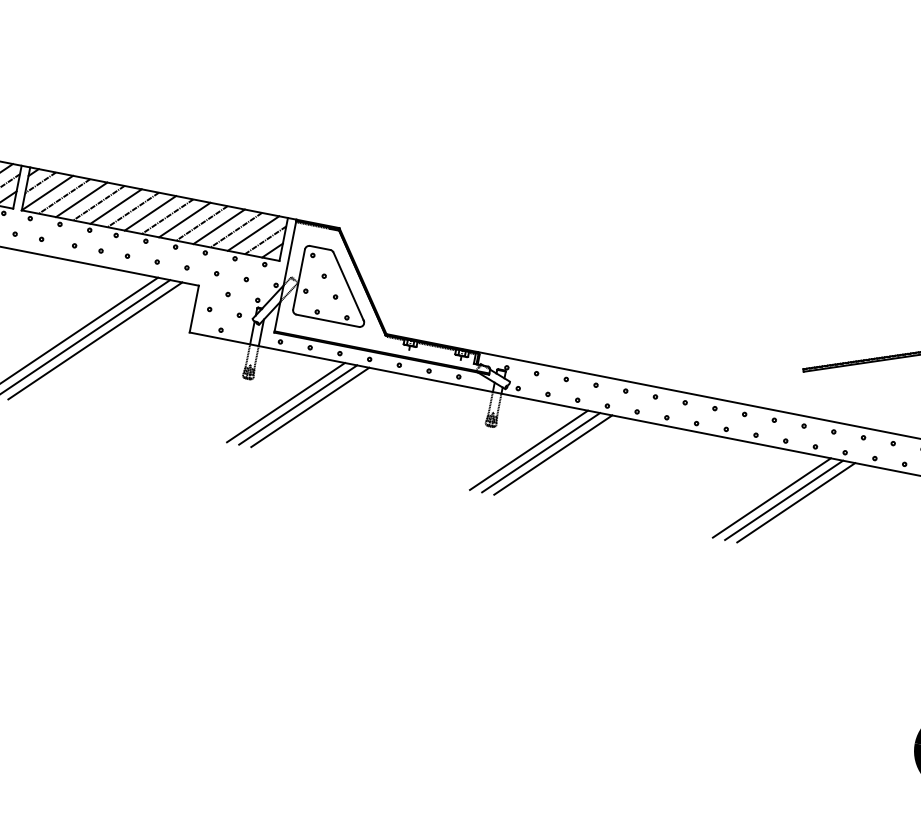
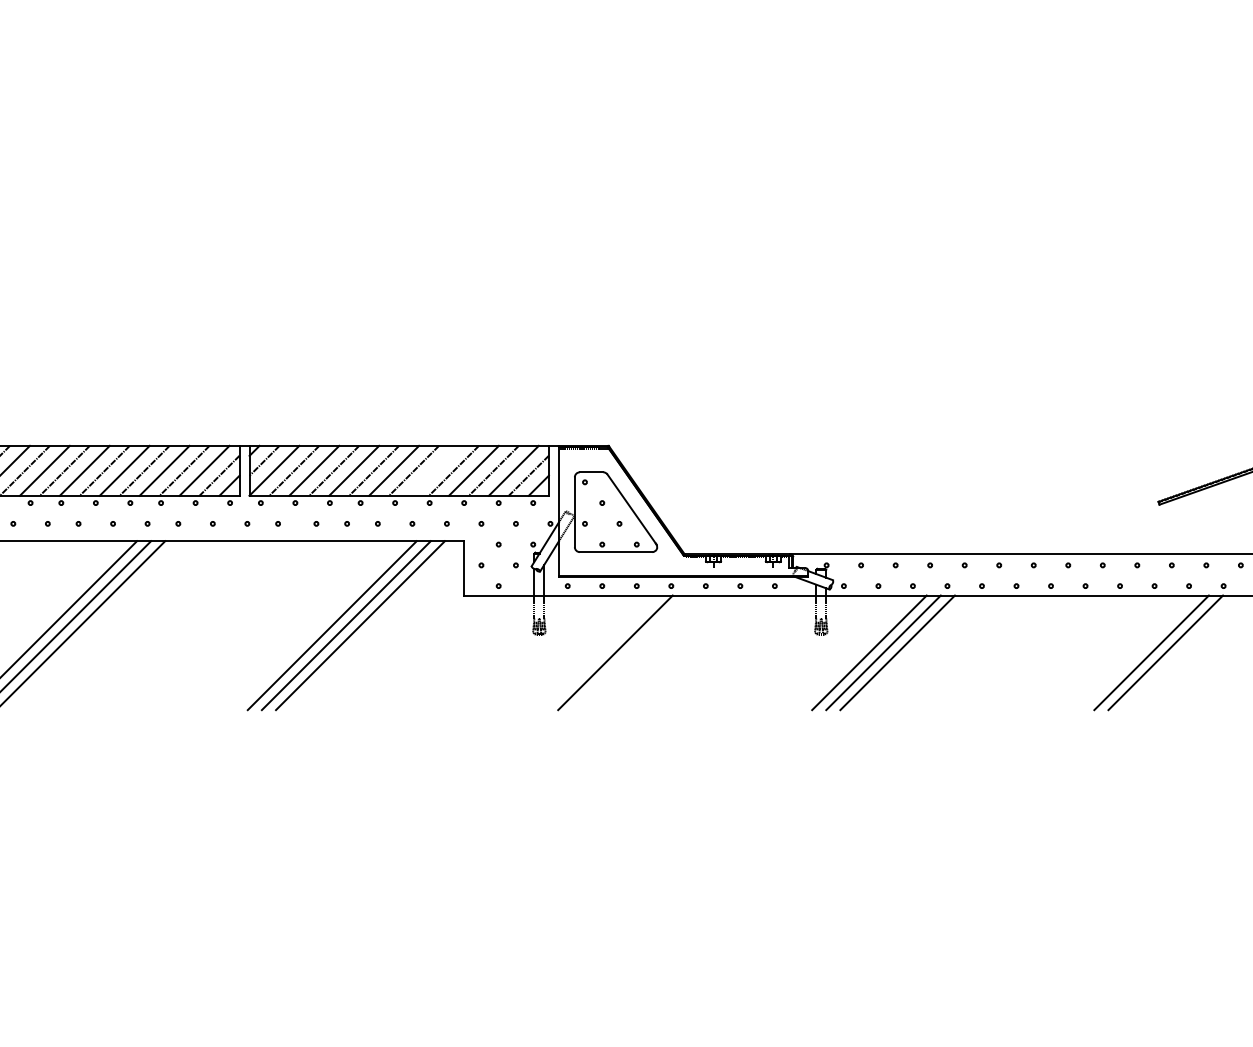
line: (184, 219) -> (433, 470), removed
line: (285, 402) -> (586, 652), removed
line: (298, 404) -> (601, 652), removed
line: (795, 502) -> (1179, 652), removed

